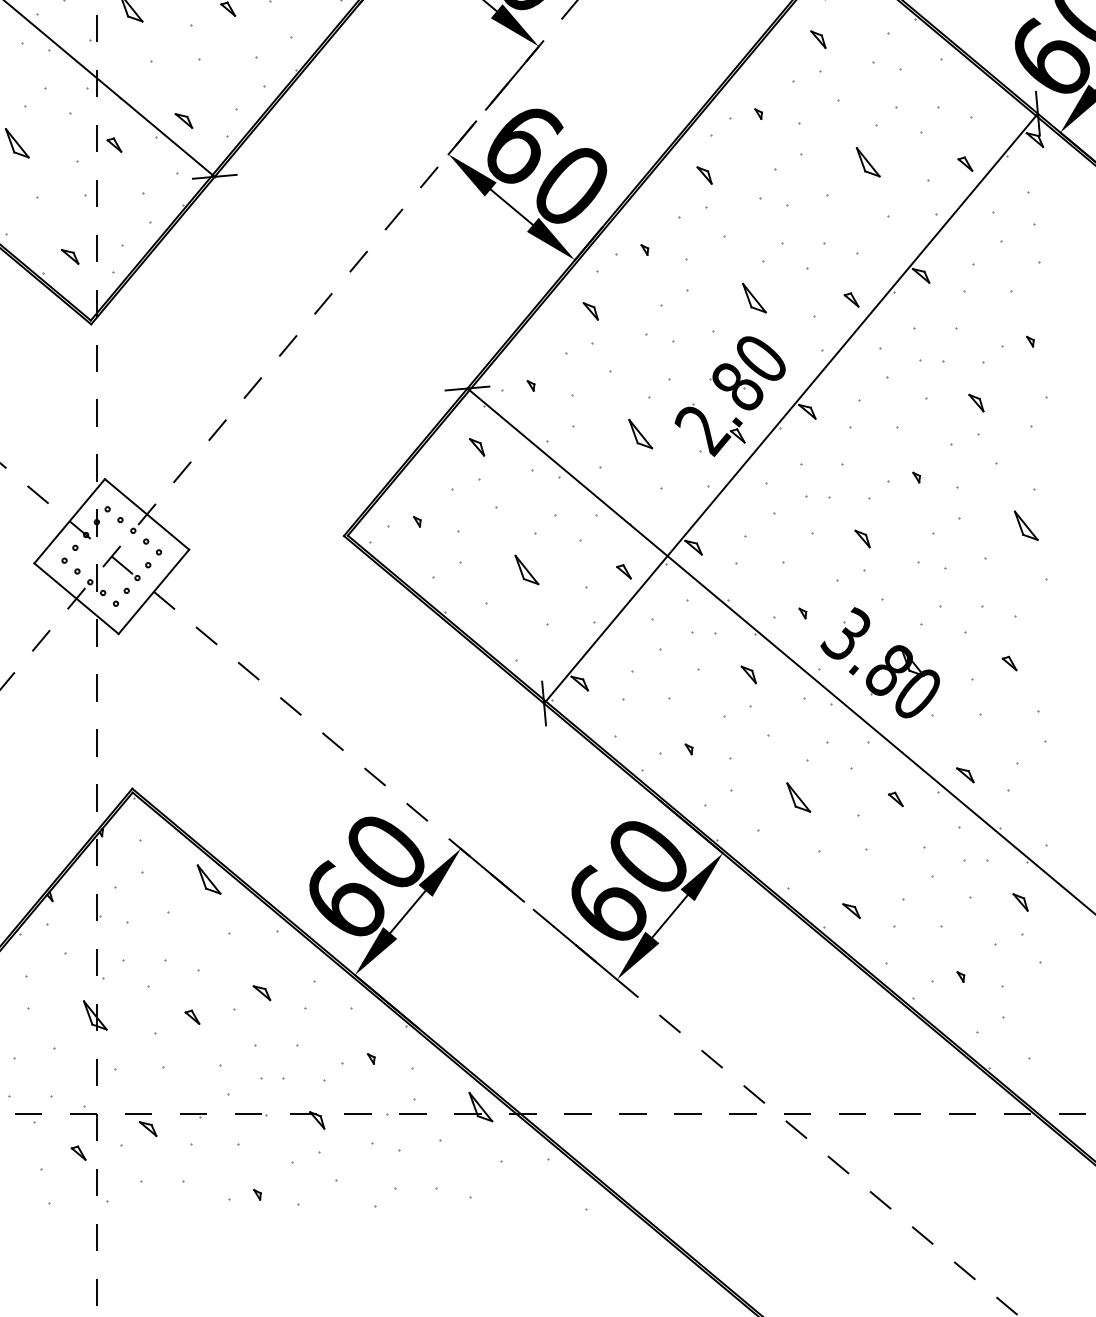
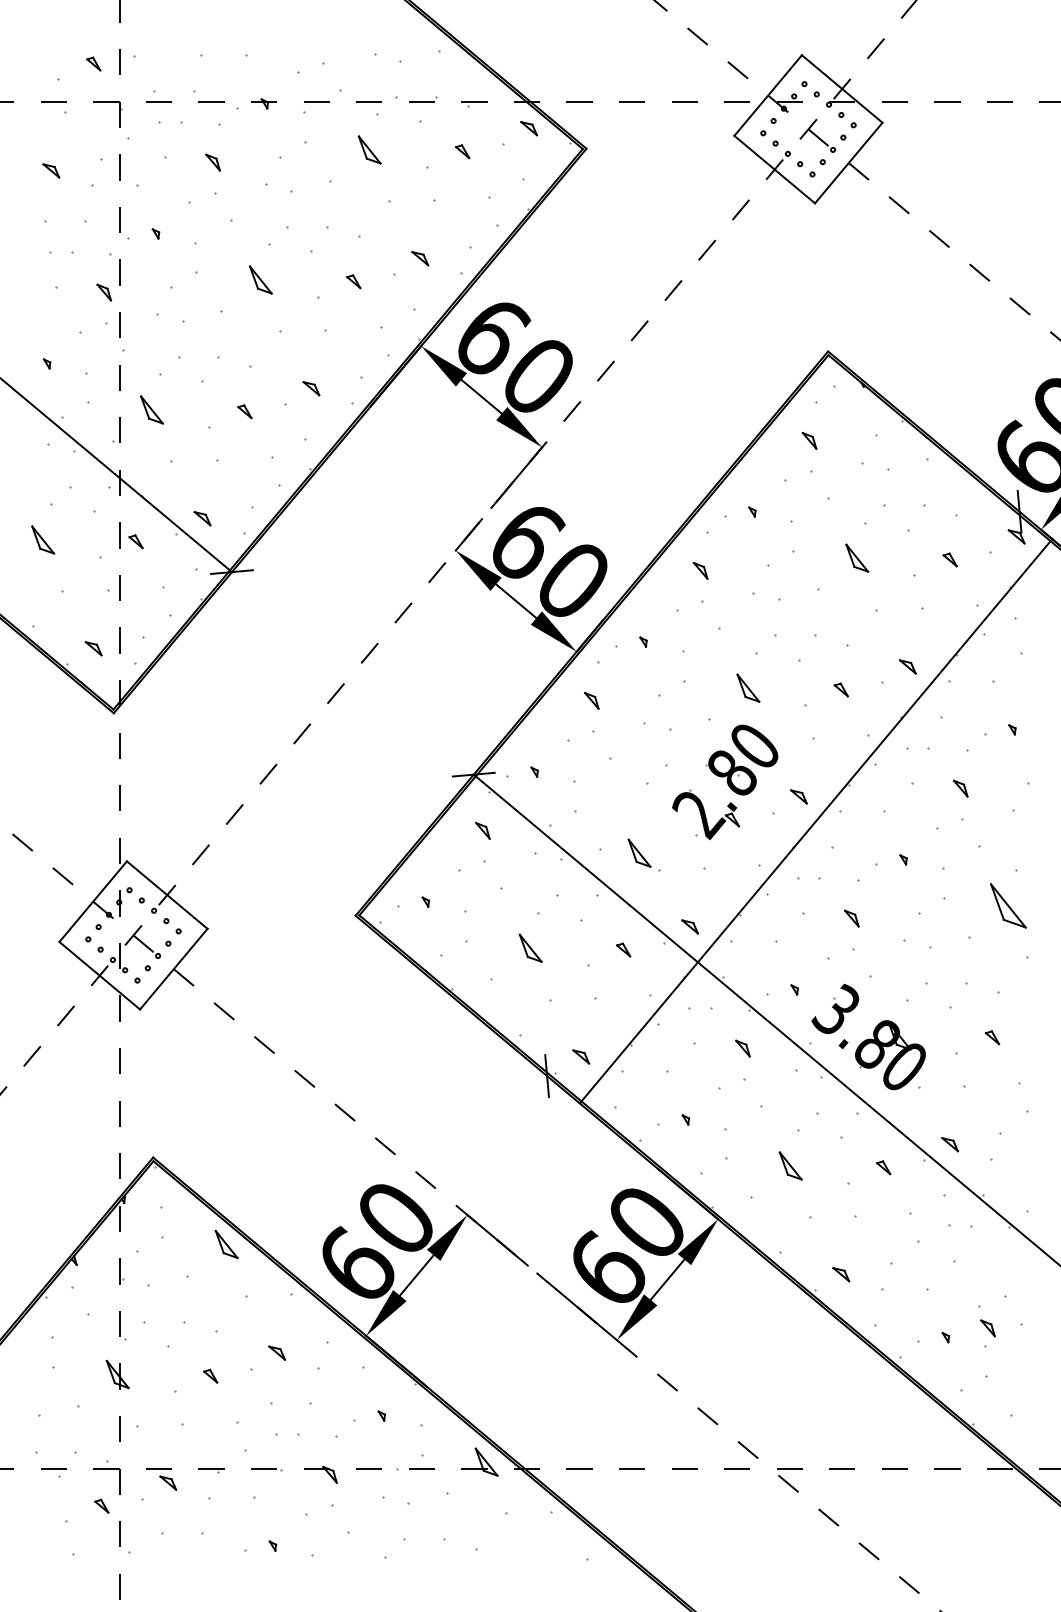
line: (791, 408) -> (816, 820), moved
part: (640, 433) -> (639, 852), moved
part: (1026, 525) -> (1008, 905), size x1.6
part: (1020, 902) -> (987, 1328), moved

